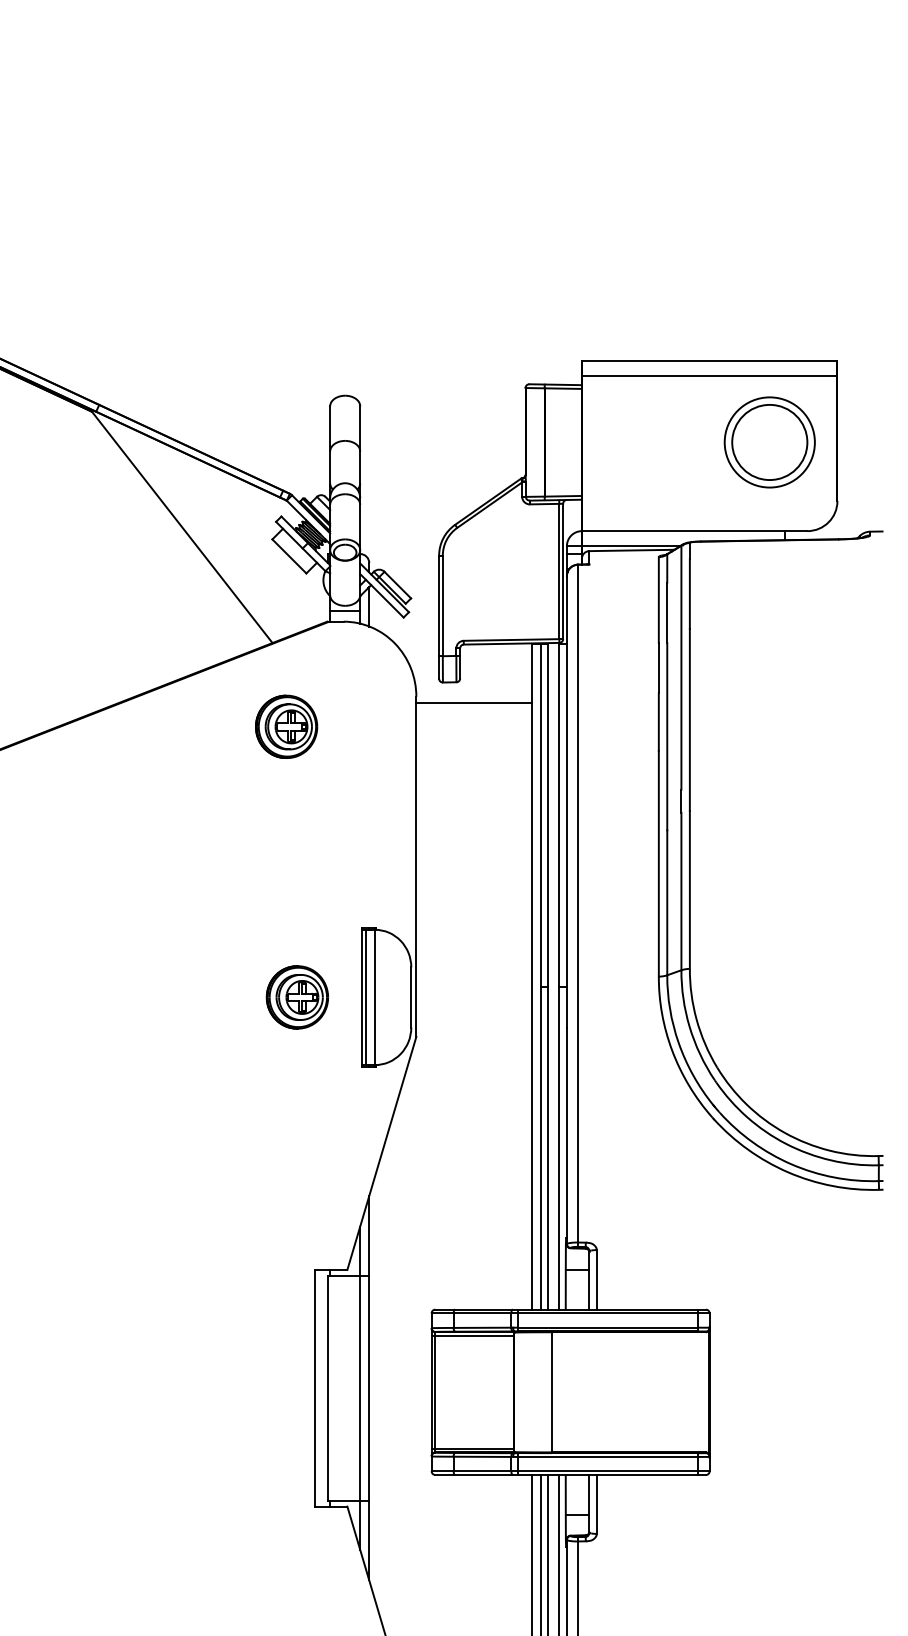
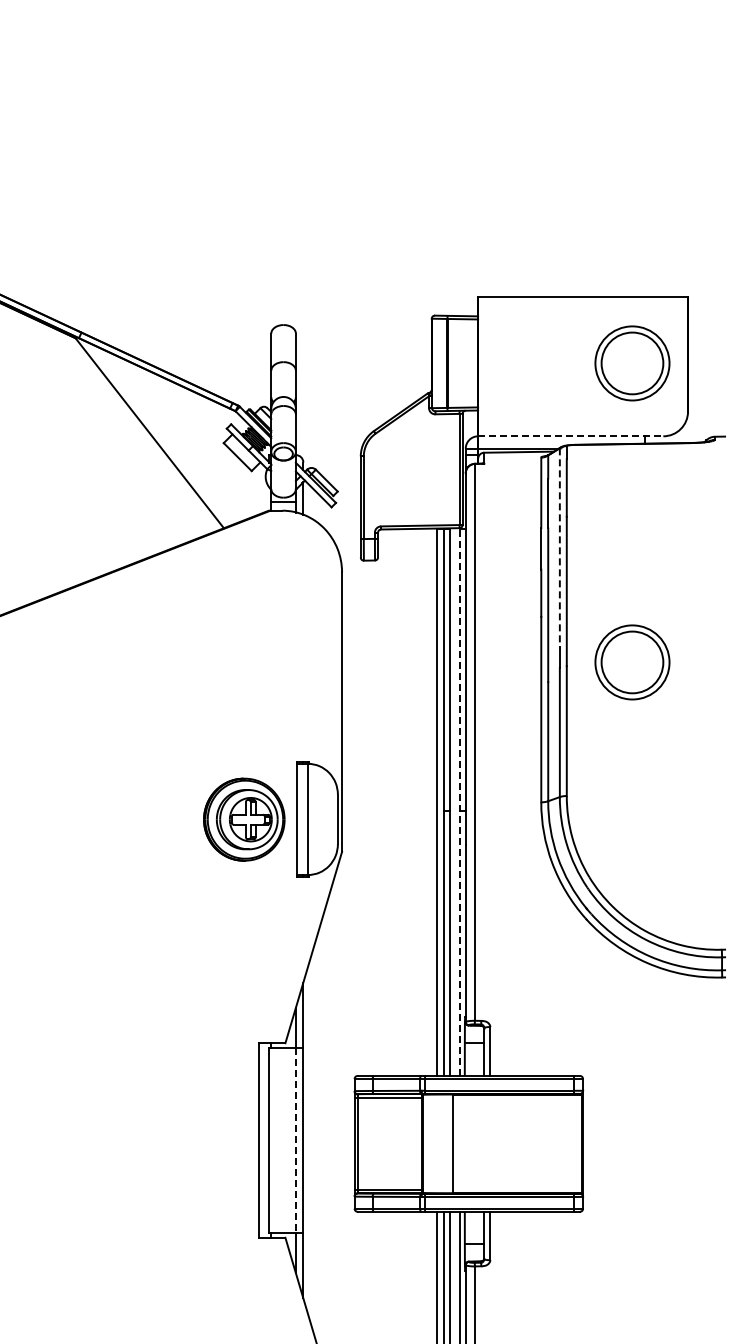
line: (710, 376) -> (583, 309), removed
line: (694, 531) -> (570, 436), solid -> dashed
line: (680, 668) -> (559, 549), solid -> dashed
line: (474, 702) -> (389, 577), removed
part: (286, 726) -> (235, 596), removed
part: (769, 806) -> (632, 662), added
line: (559, 976) -> (459, 802), solid -> dashed
part: (297, 996) -> (244, 818), size x1.6
line: (365, 997) -> (300, 819), removed
line: (359, 1388) -> (295, 1140), solid -> dashed

